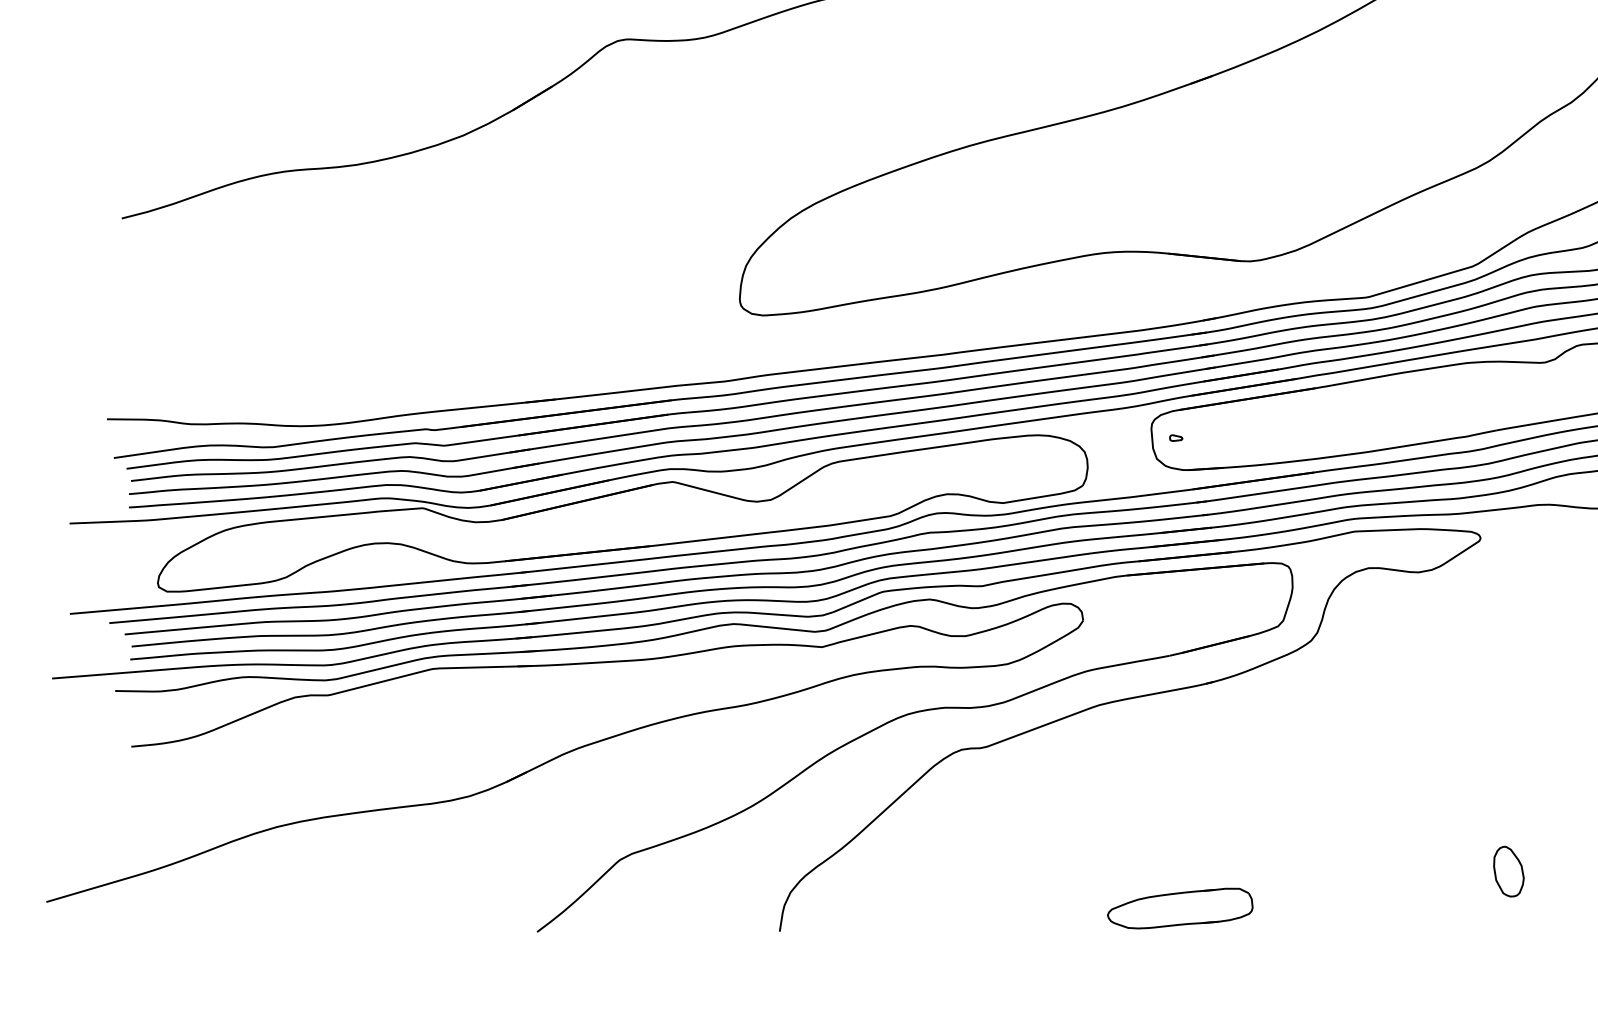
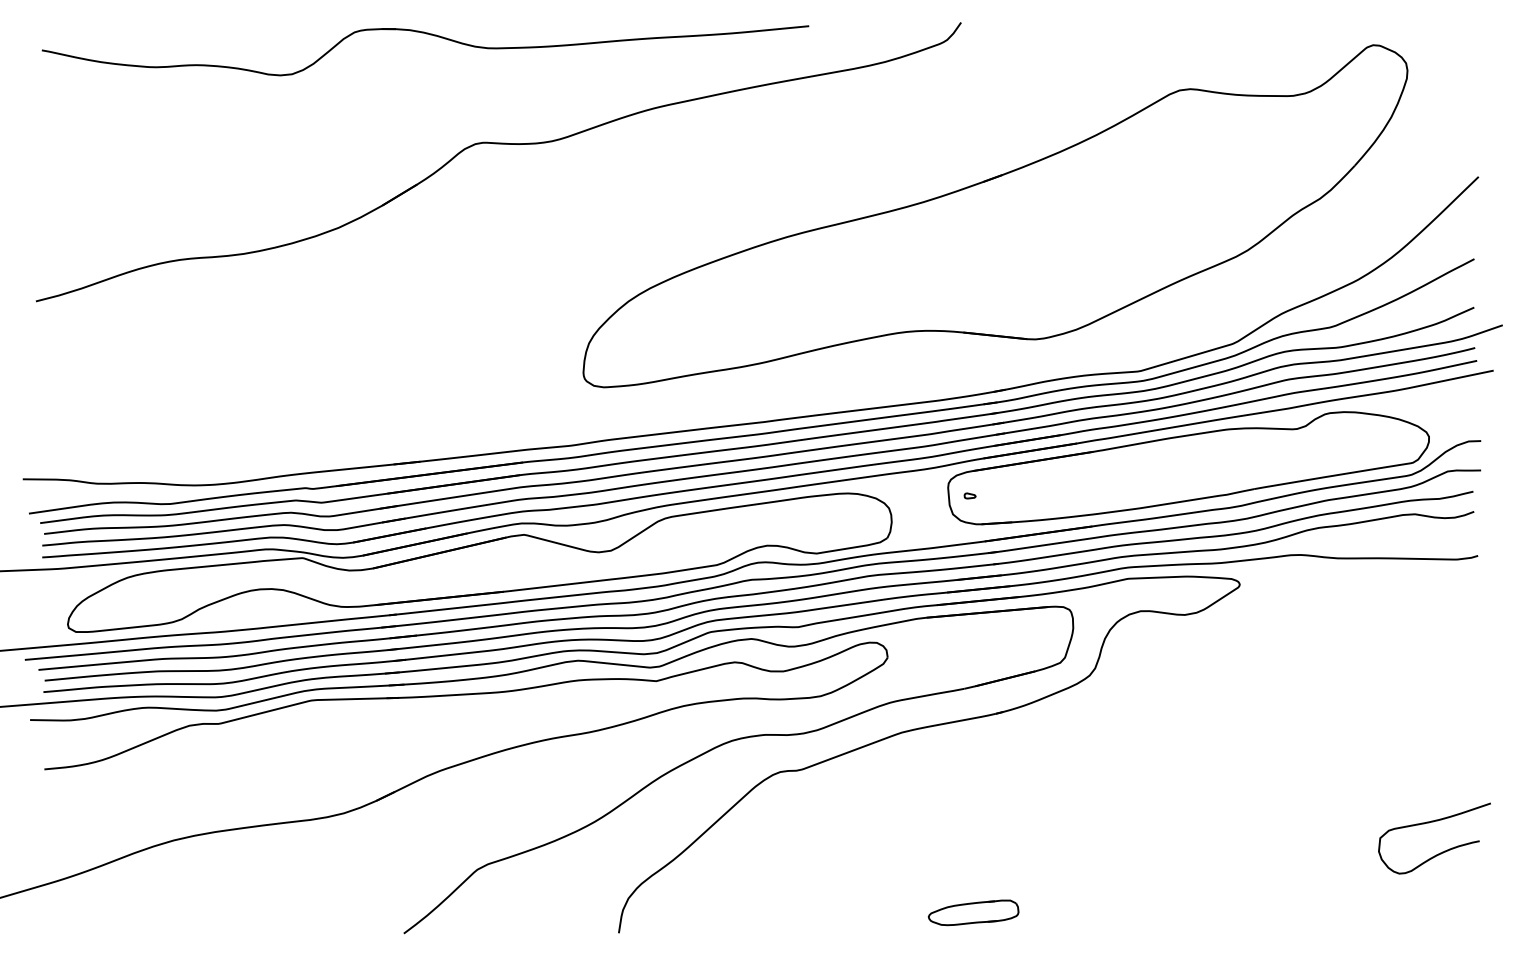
part: (1508, 872) -> (1264, 880), removed
part: (1180, 908) -> (973, 912), size x0.7

